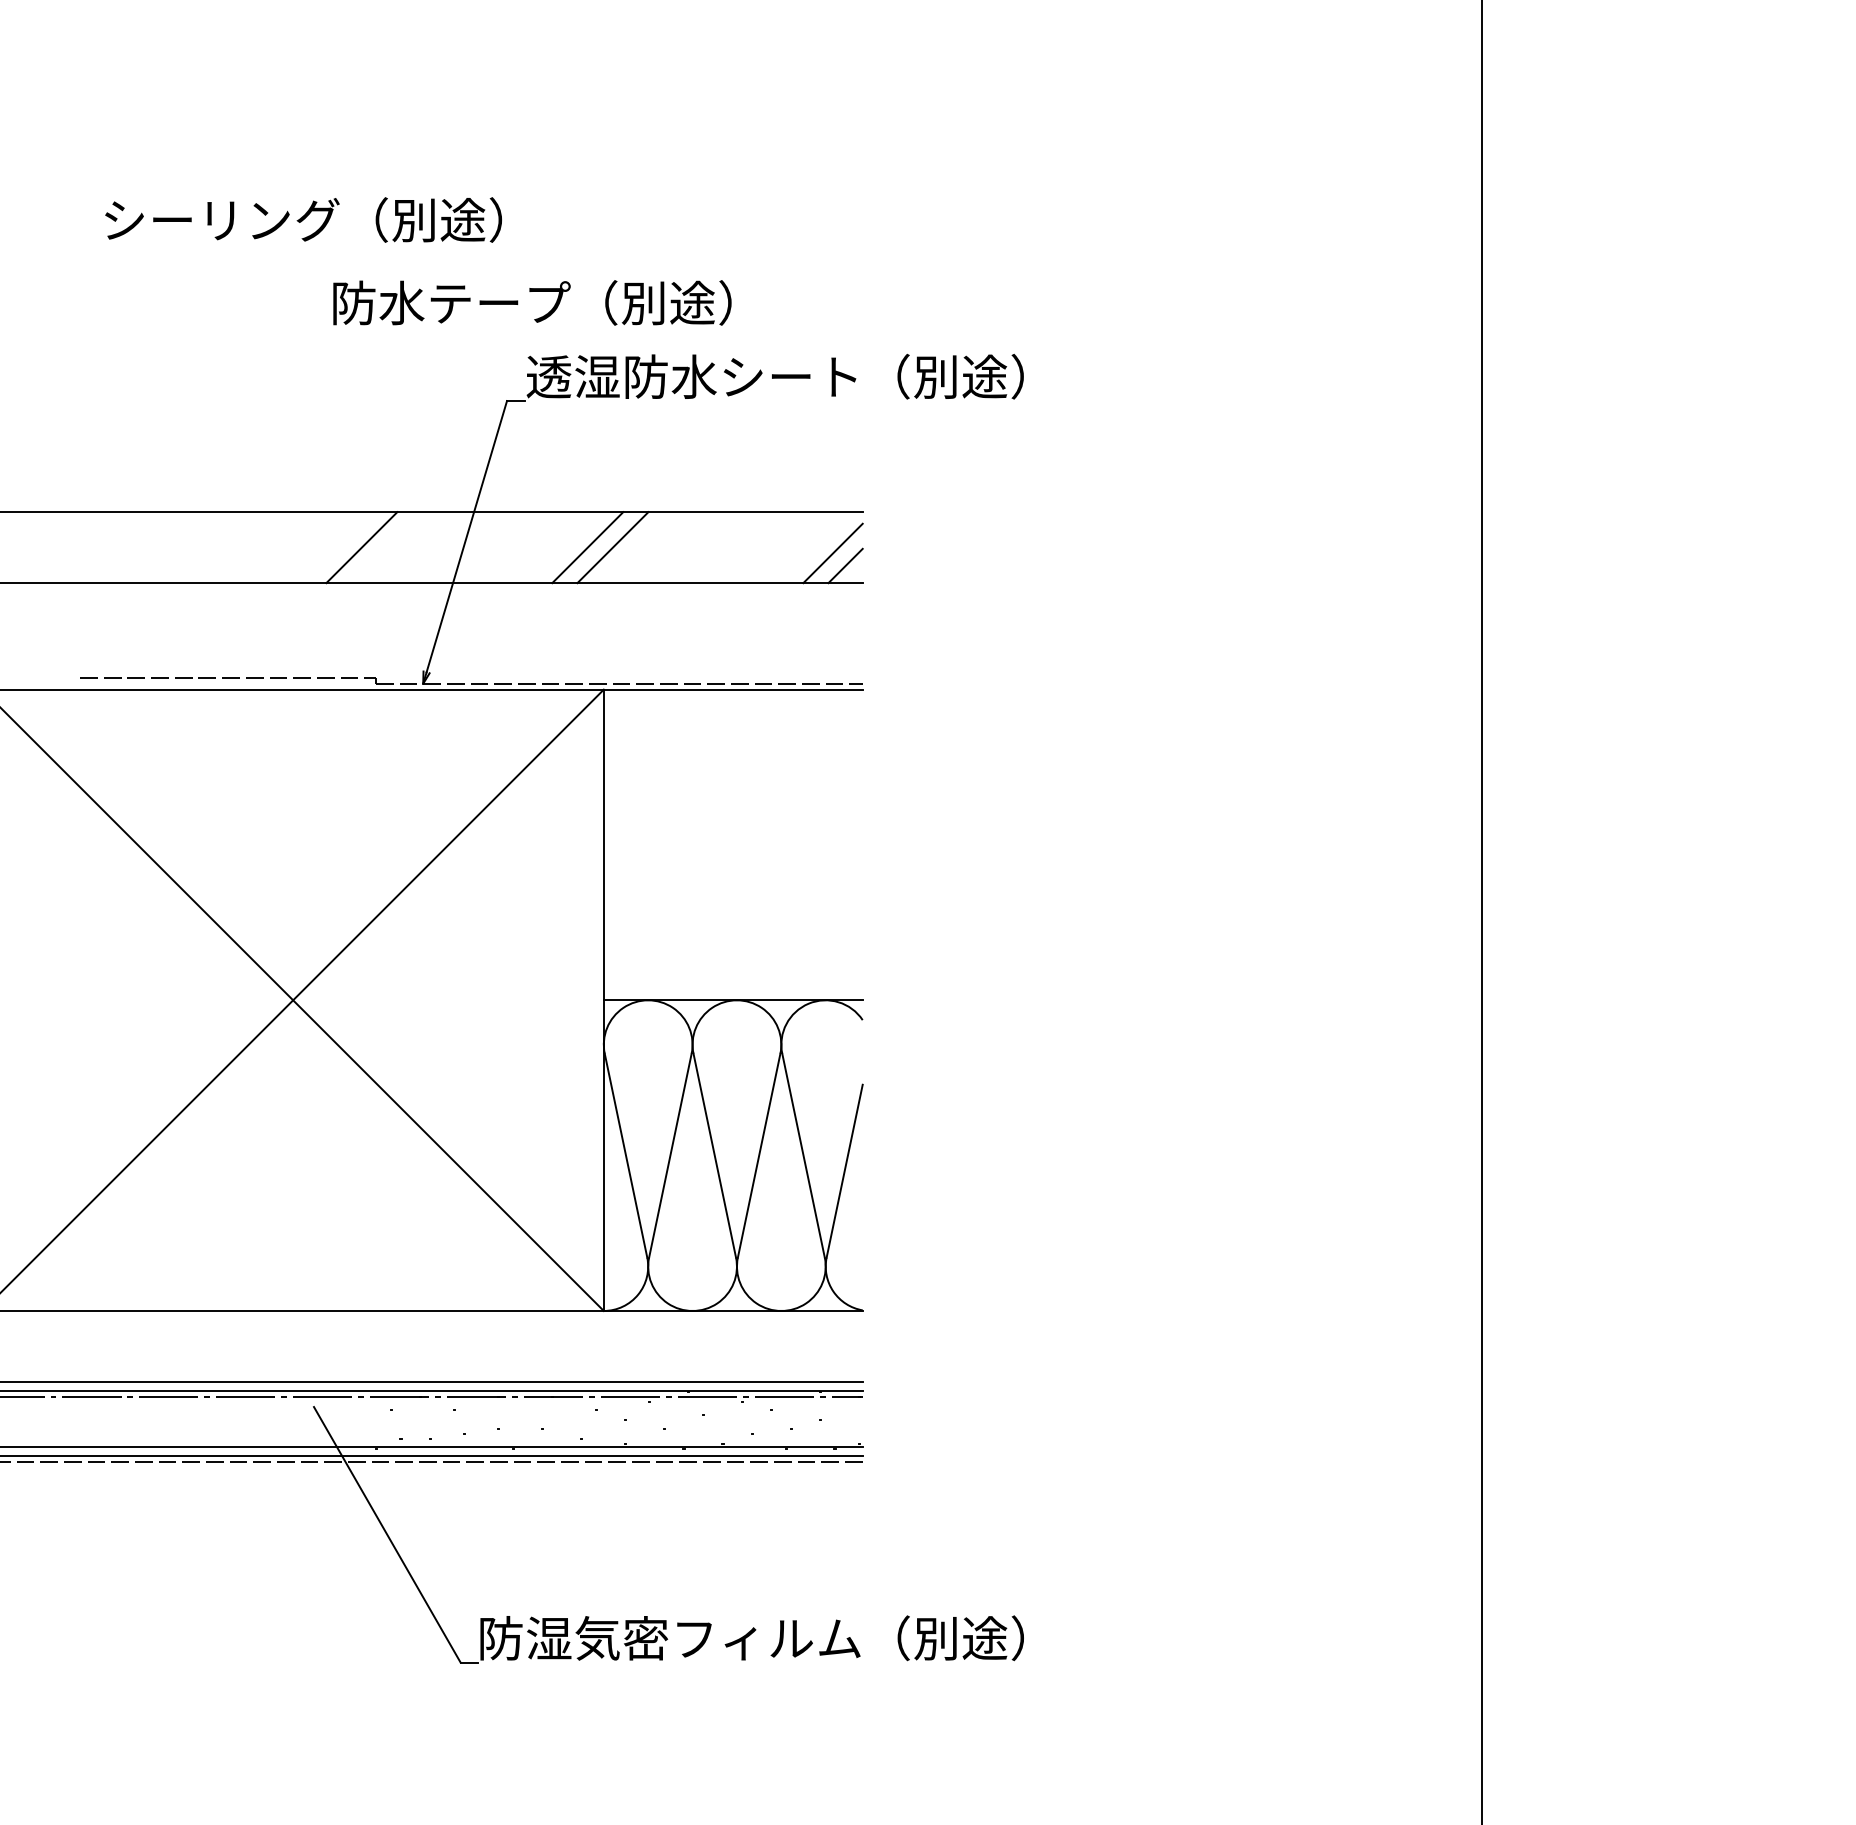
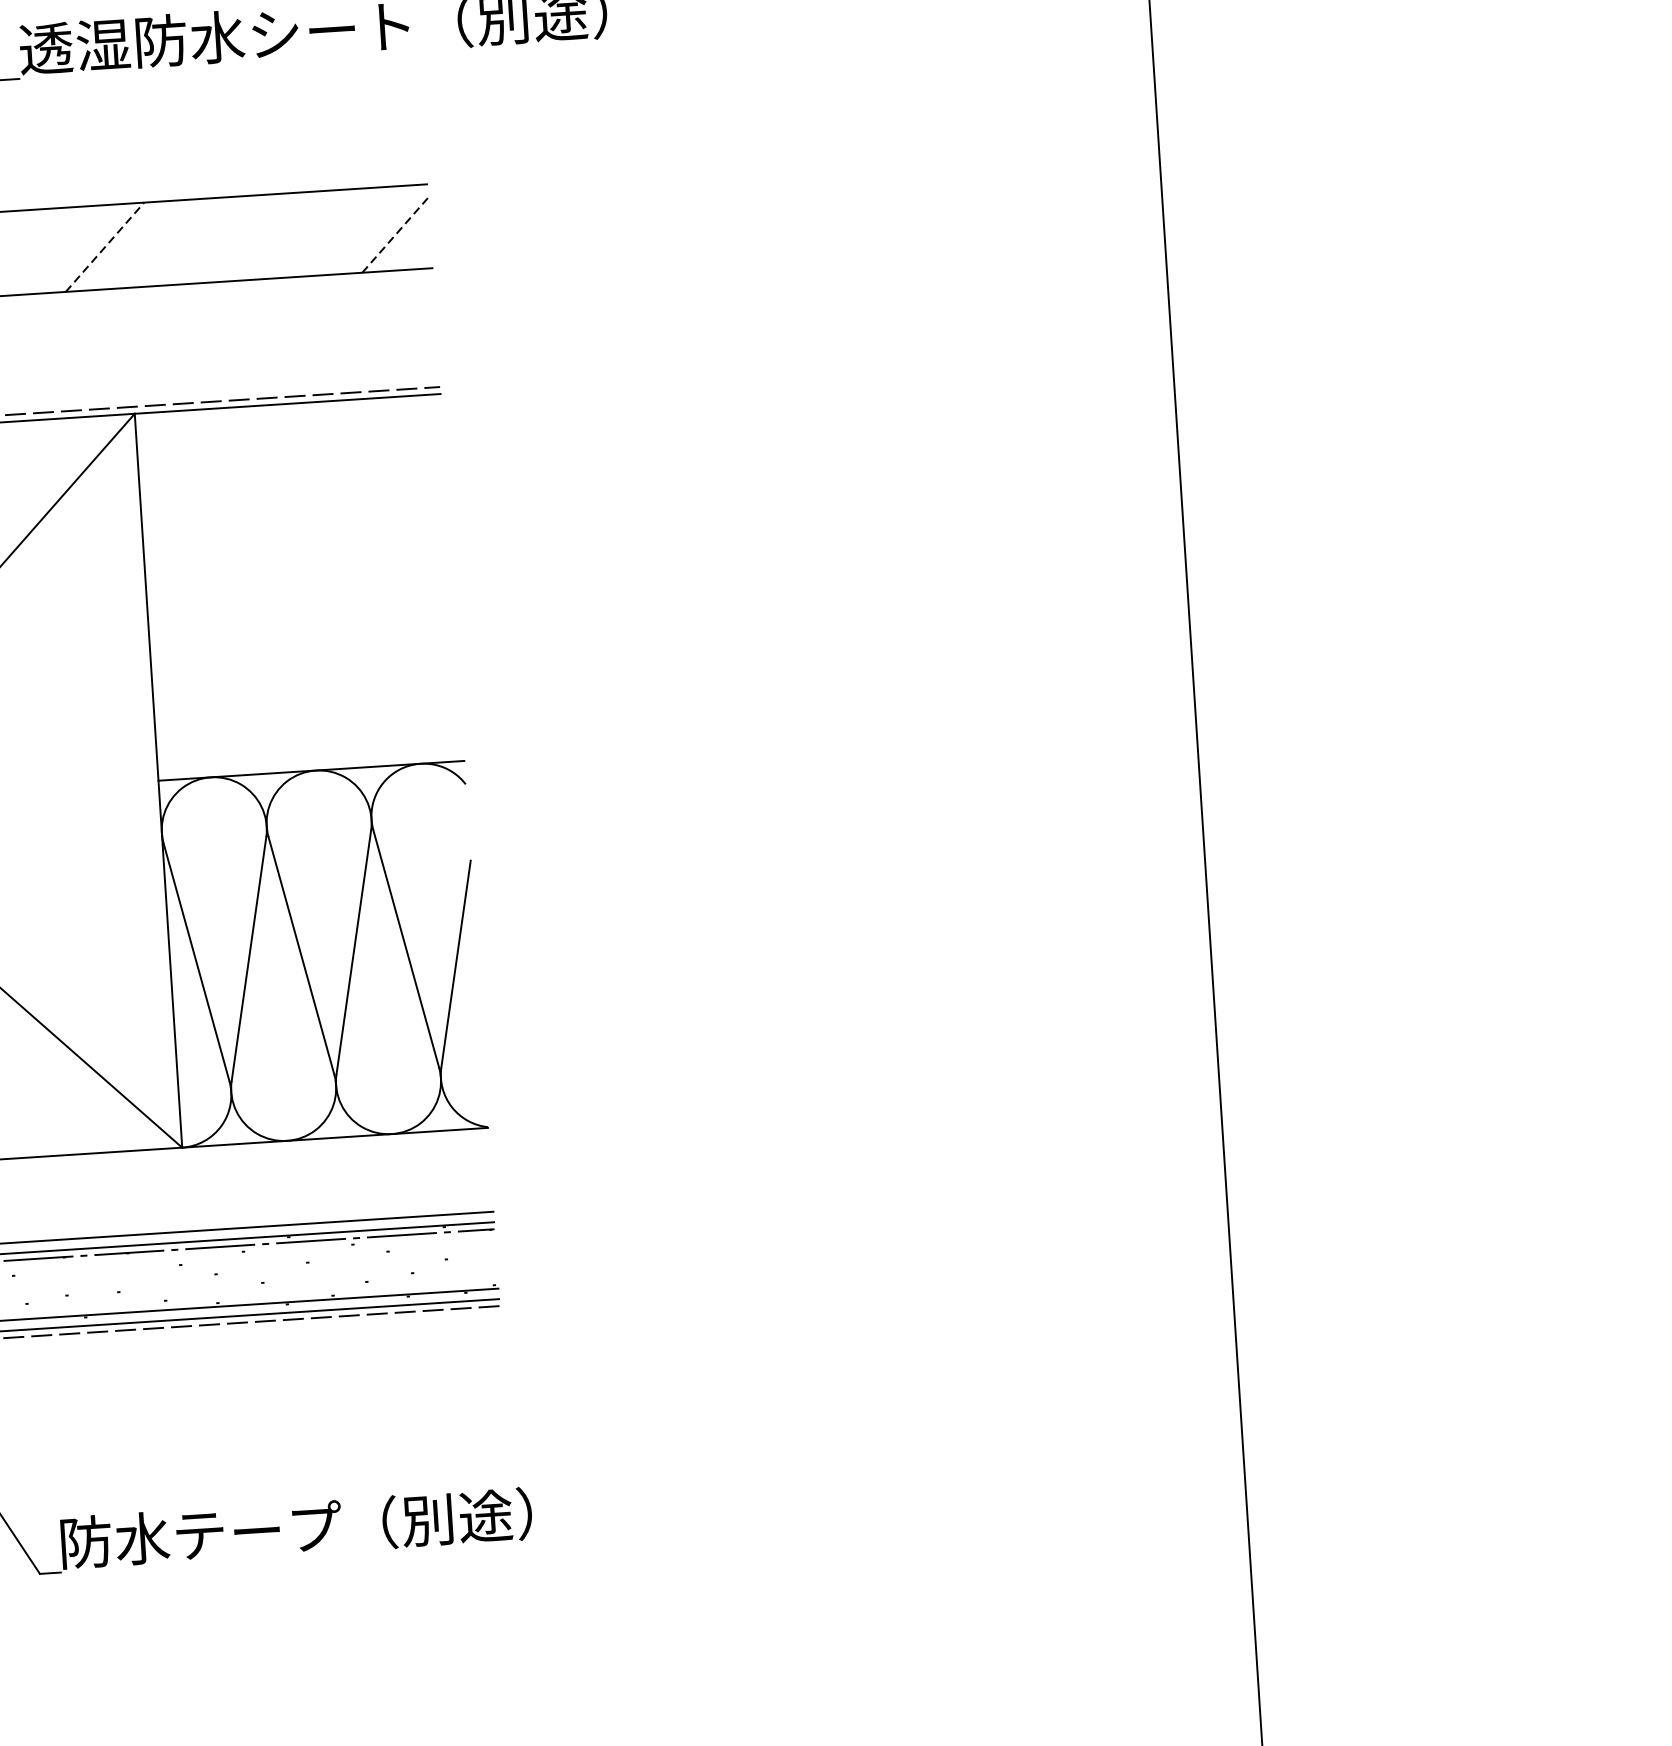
line: (588, 547) -> (105, 247), solid -> dashed
line: (612, 547) -> (134, 245), removed
line: (833, 553) -> (395, 235), solid -> dashed
line: (845, 565) -> (410, 248), removed
text: (774, 1638) -> (408, 1521), 防湿気密フィルム（別途） -> 防水テープ（別途）

